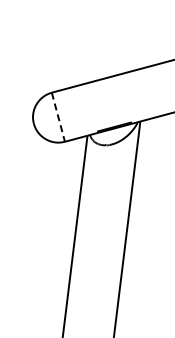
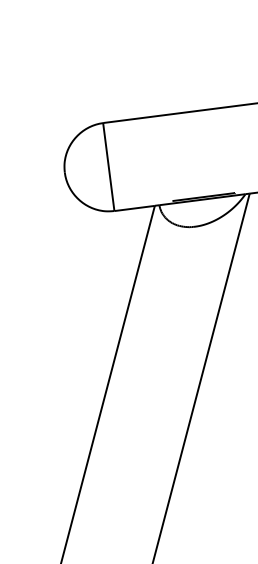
line: (58, 117) -> (108, 167), dashed -> solid

